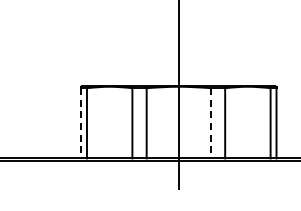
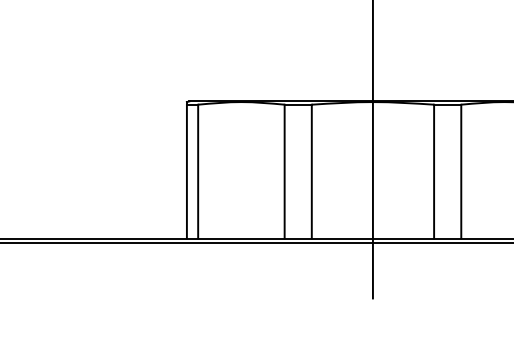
line: (81, 123) -> (187, 172), dashed -> solid
line: (210, 123) -> (433, 172), dashed -> solid

